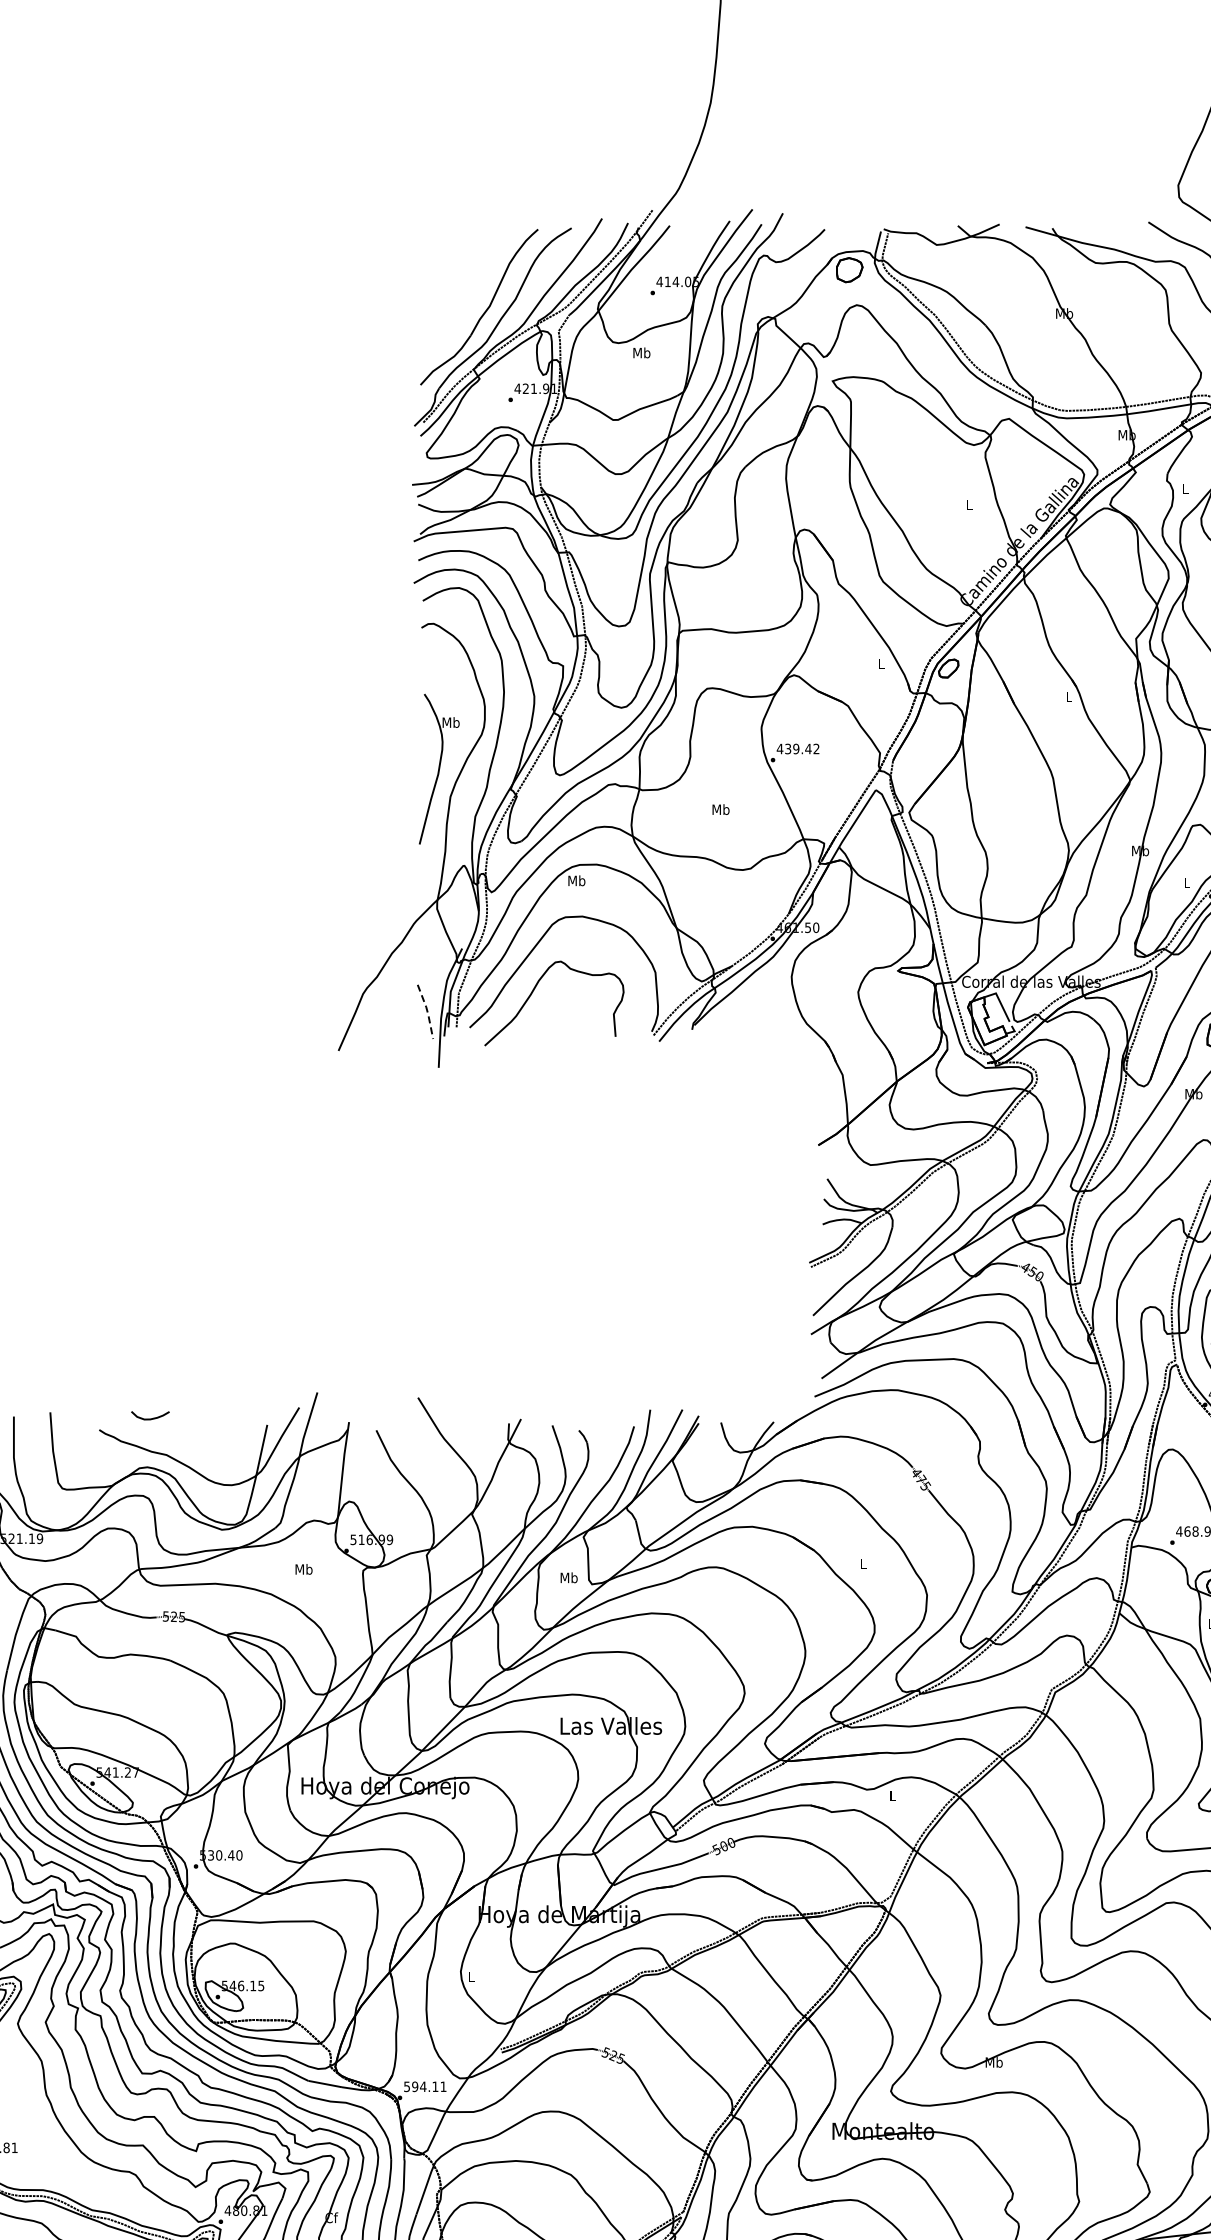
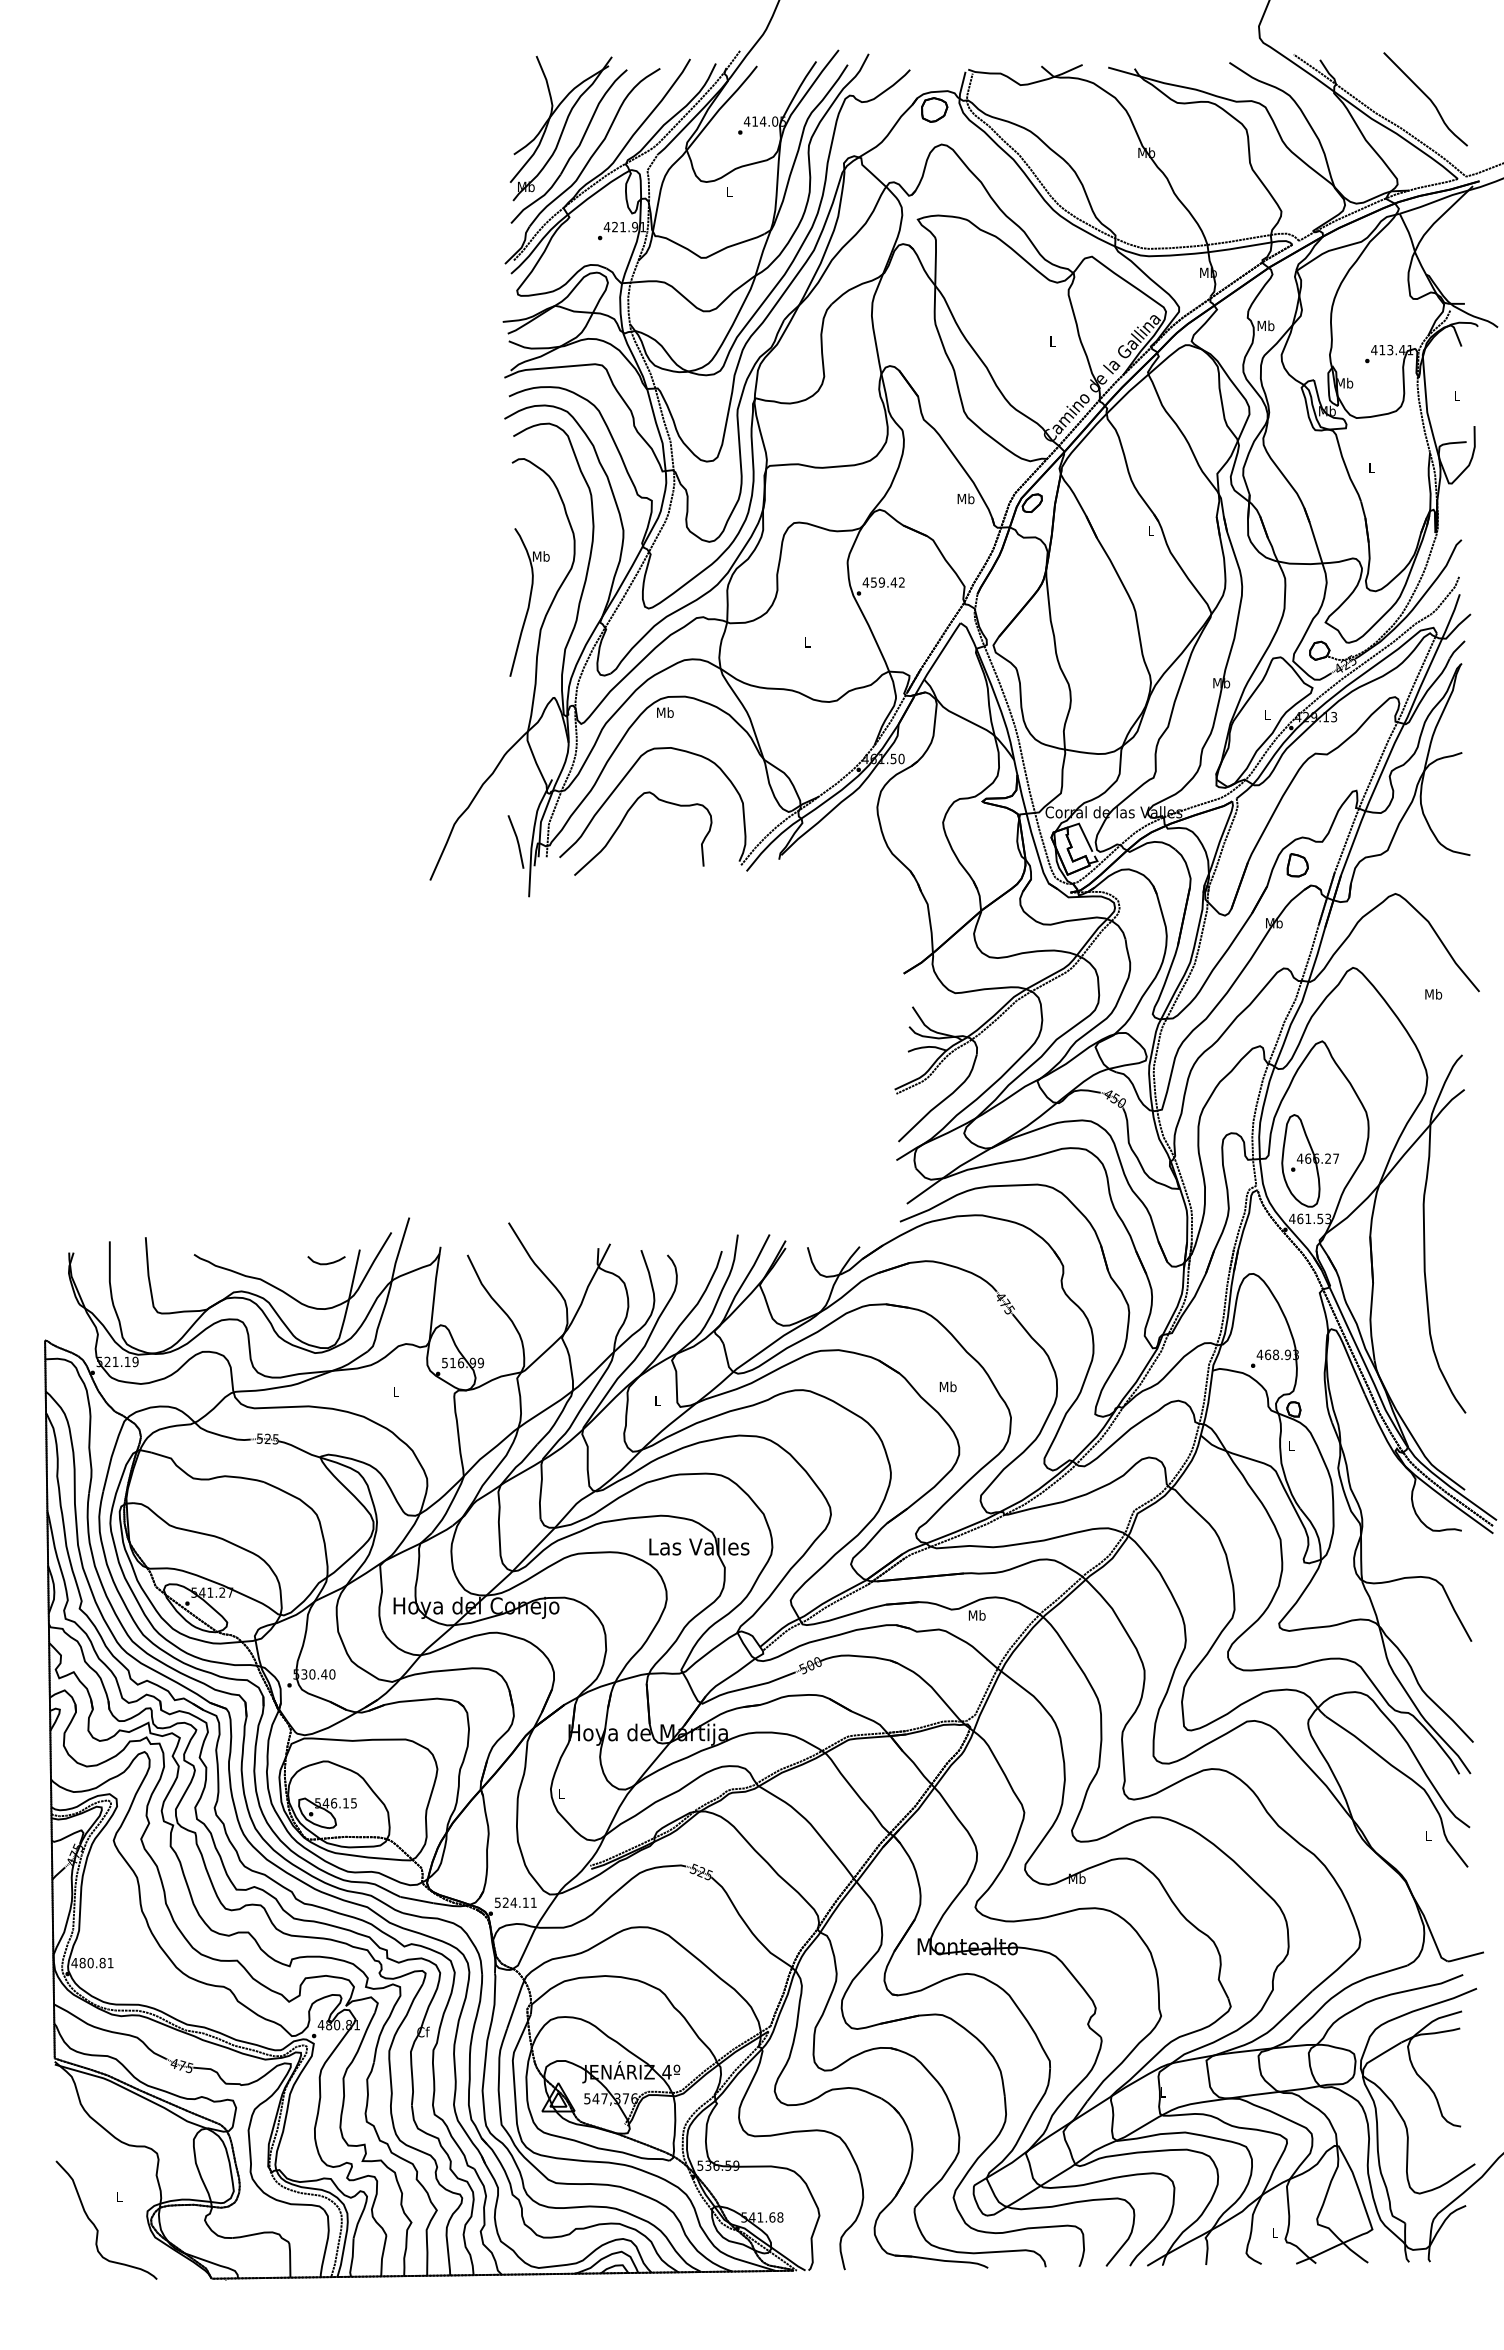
part: (470, 288) -> (560, 128), added
text: (641, 352) -> (729, 191), Mb -> L
text: (1184, 488) -> (1265, 325), L -> Mb
text: (880, 663) -> (965, 498), L -> Mb
text: (787, 747) -> (873, 581), 439.42 -> 459.42
text: (720, 809) -> (807, 642), Mb -> L
line: (427, 1011) -> (517, 841), dashed -> solid
curve: (152, 1417) -> (328, 1262), moved
text: (862, 1563) -> (947, 1386), L -> Mb
text: (303, 1568) -> (395, 1391), Mb -> L
text: (568, 1577) -> (657, 1400), Mb -> L
text: (892, 1795) -> (976, 1615), L -> Mb
text: (414, 2086) -> (505, 1902), 594.11 -> 524.11

